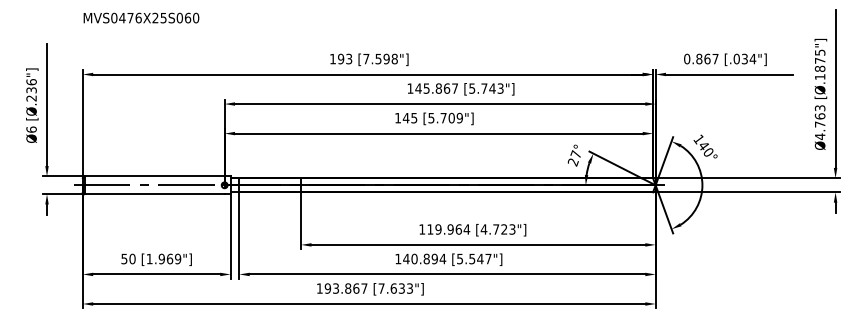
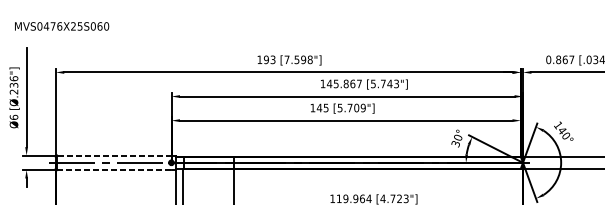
text: (141, 17) -> (62, 25), moved
text: (574, 158) -> (456, 140), 27° -> 30°
line: (154, 176) -> (114, 155), solid -> dashed
line: (155, 194) -> (115, 170), solid -> dashed

